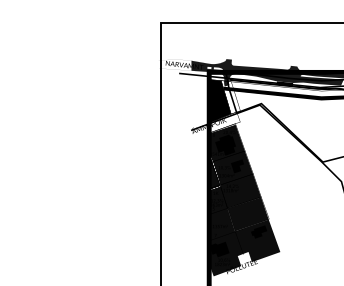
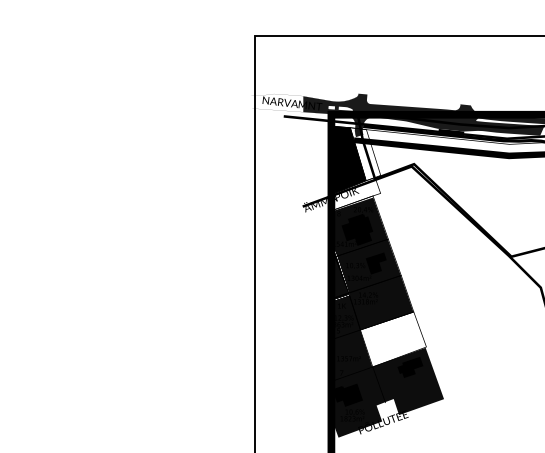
fill: (247, 214) -> (392, 339), removed

